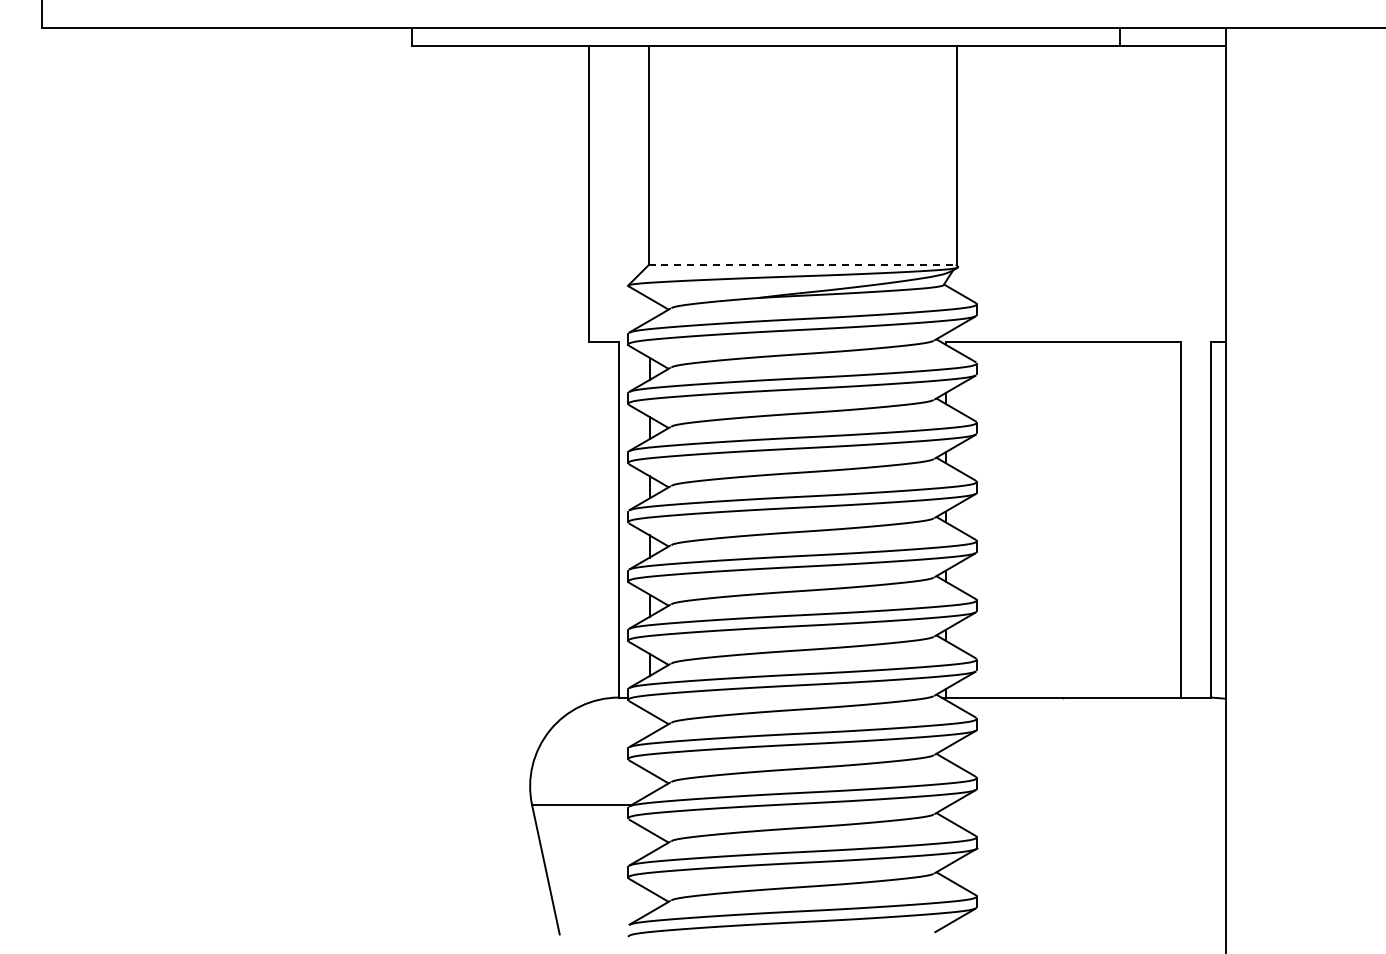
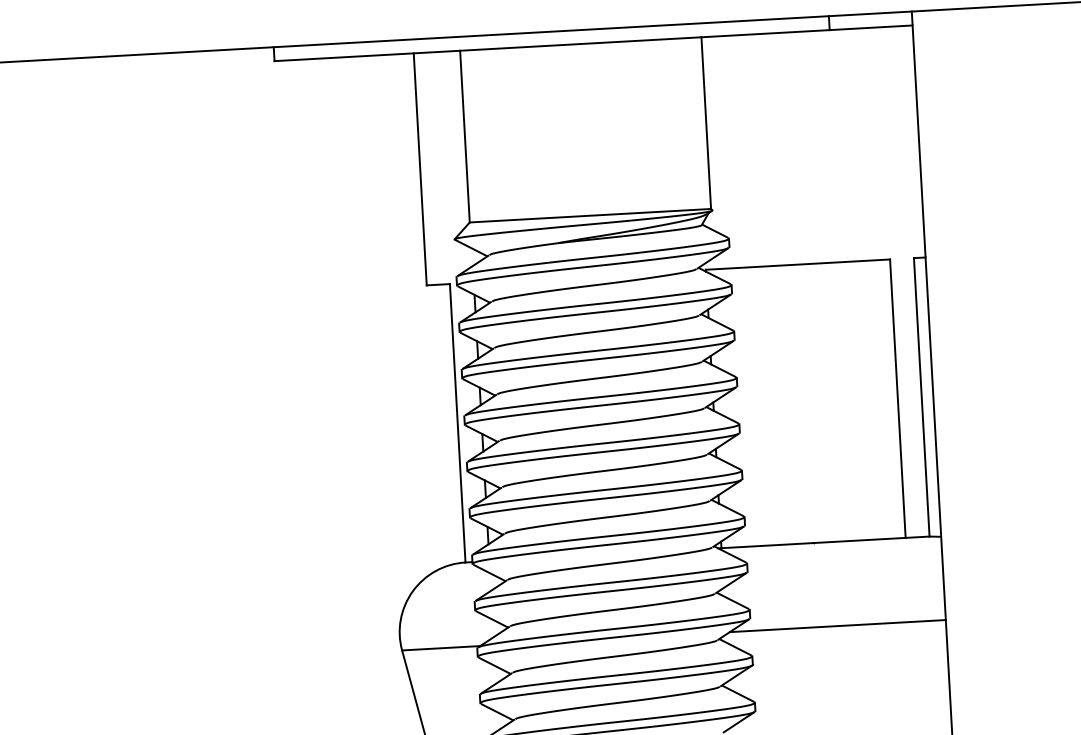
line: (802, 265) -> (590, 215), dashed -> solid
line: (1087, 804) -> (837, 625), added

